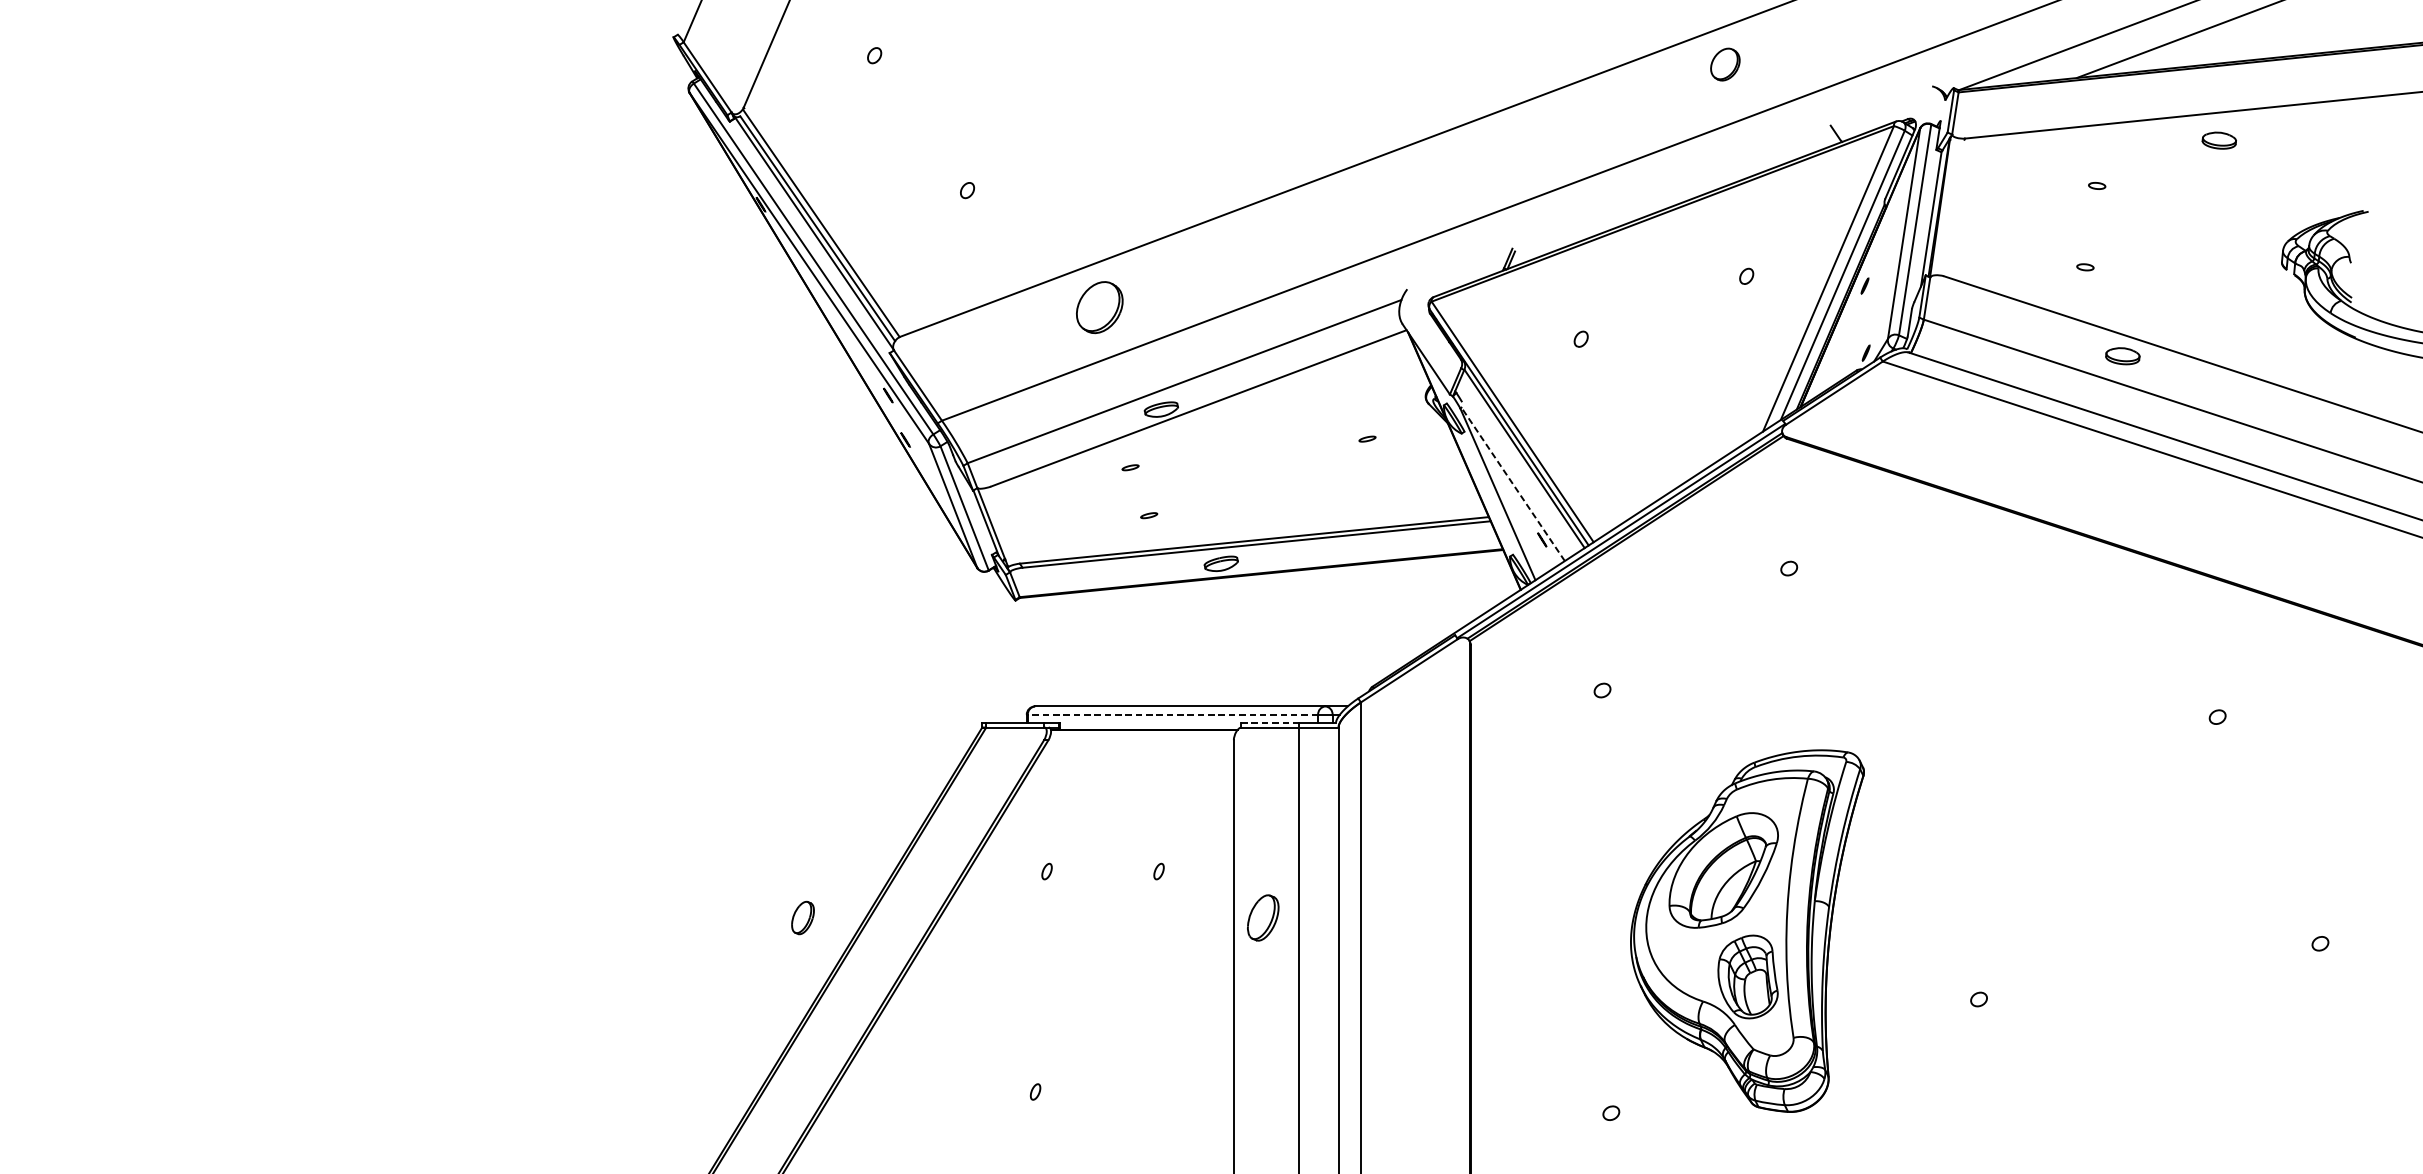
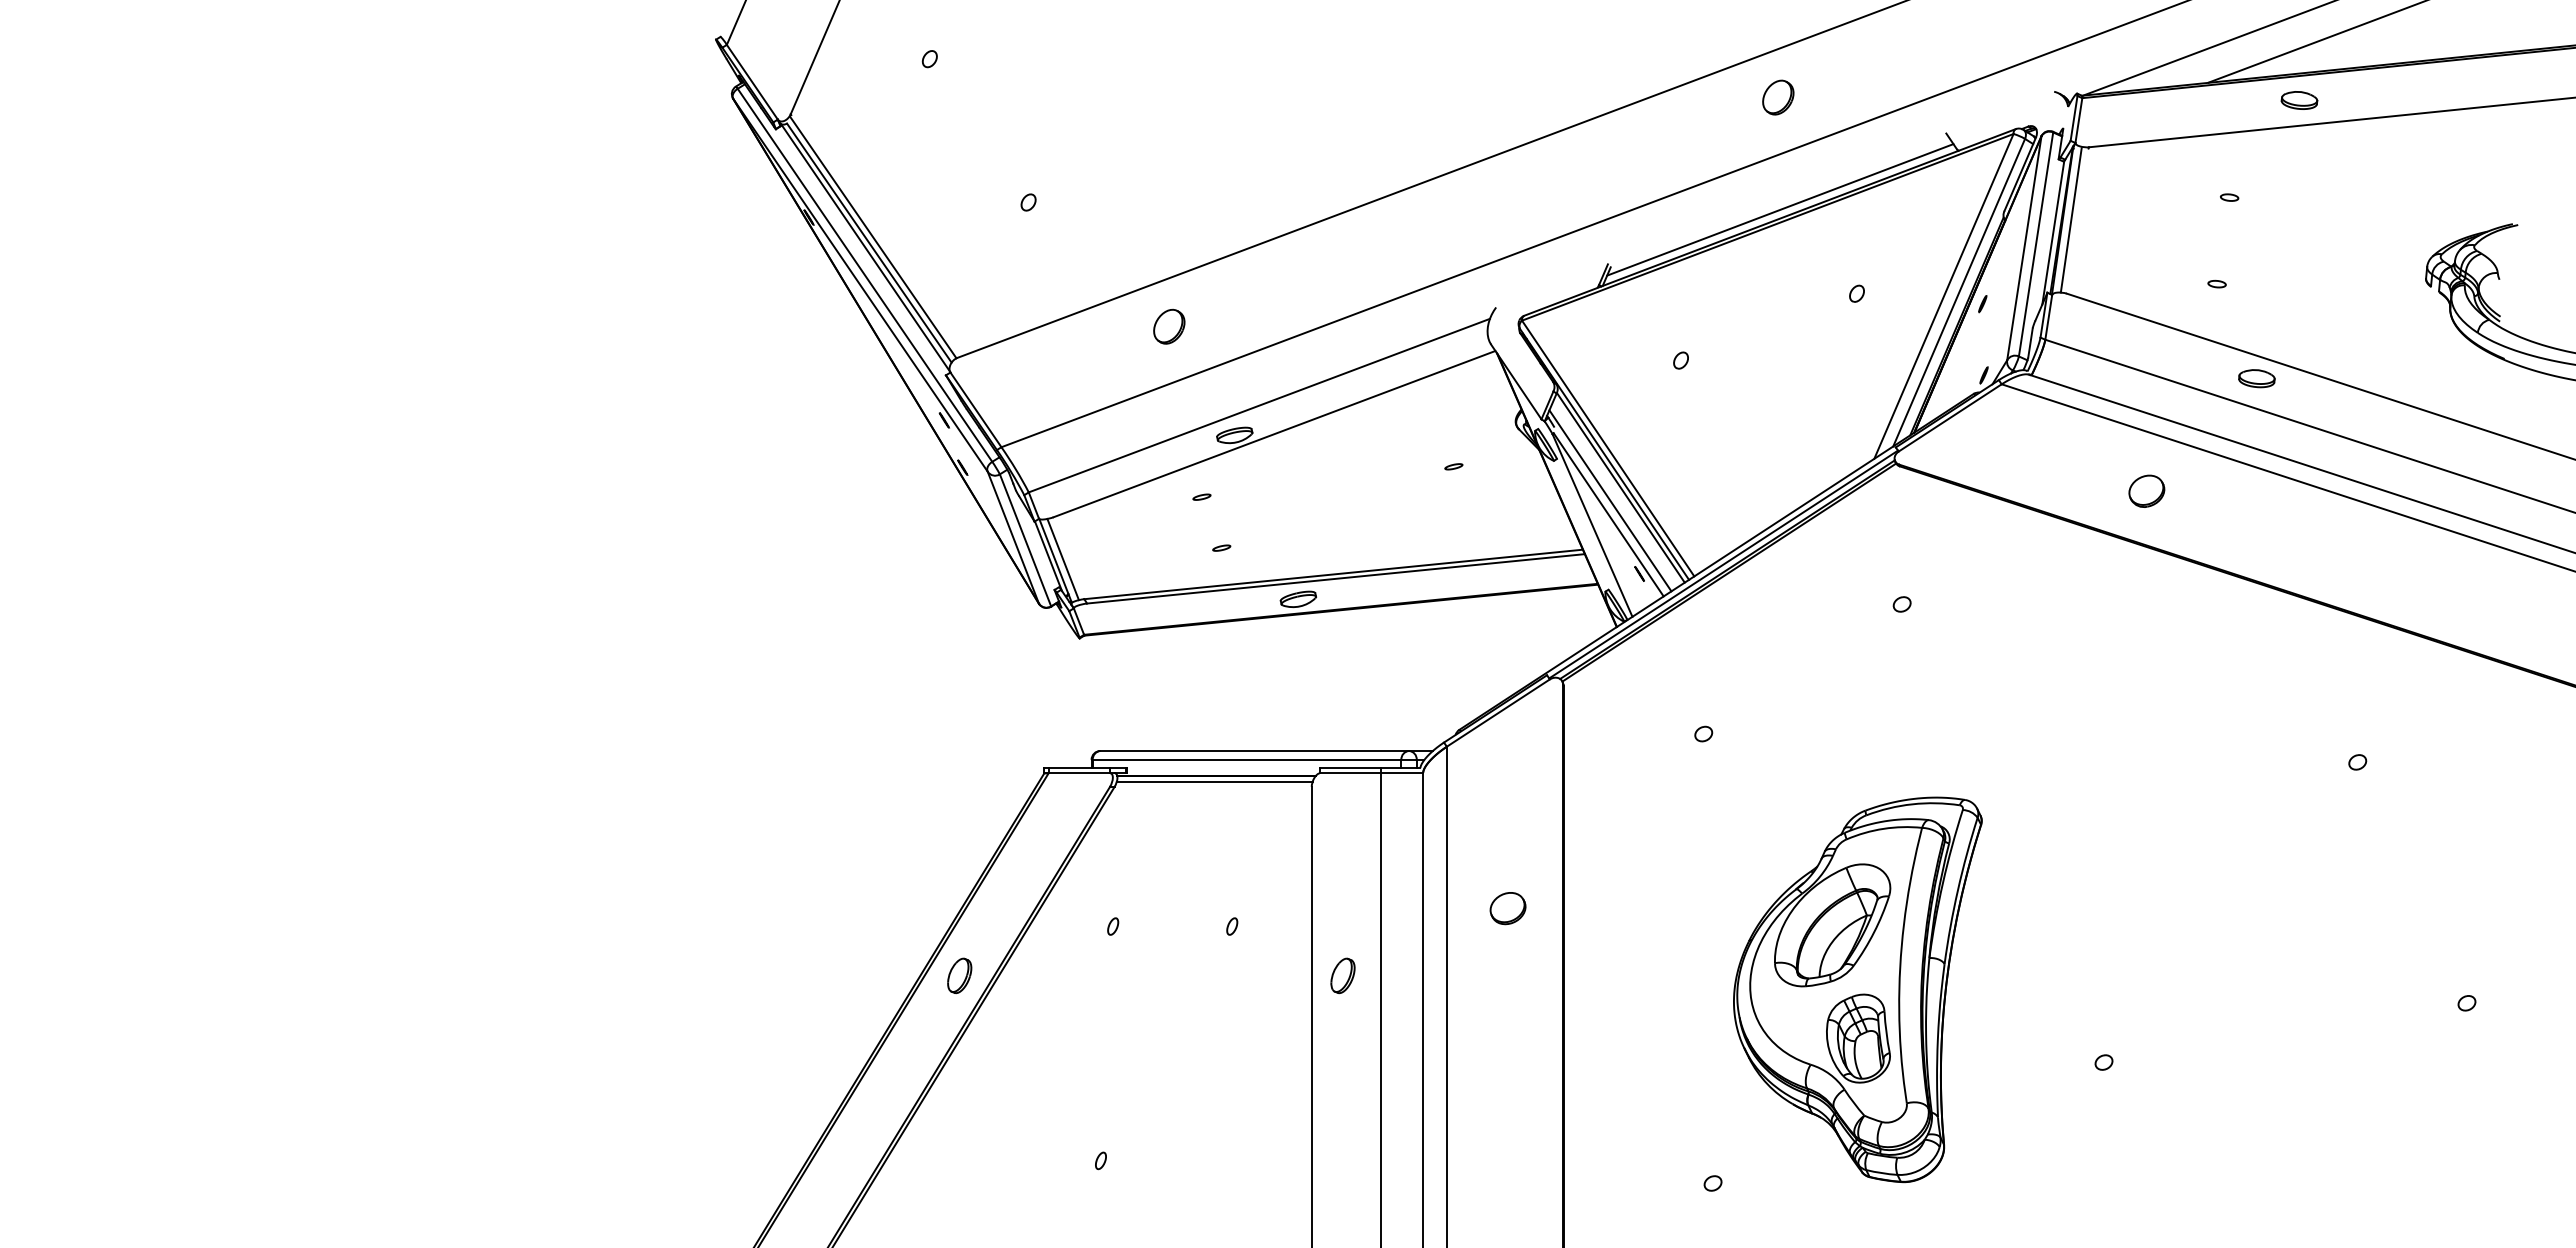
part: (1725, 64) -> (1778, 97), moved
part: (2219, 140) -> (2299, 100), moved
line: (1674, 197) -> (1780, 209), added
line: (1947, 207) -> (2070, 220), added
part: (1100, 307) -> (1169, 326), size x0.62
part: (2019, 461) -> (2146, 490), added
line: (1514, 470) -> (1610, 500), added
line: (1512, 484) -> (1608, 514), dashed -> solid
line: (999, 526) -> (1062, 559), added
line: (1172, 714) -> (1246, 759), dashed -> solid
line: (1270, 722) -> (1350, 768), dashed -> solid
line: (1142, 735) -> (1214, 781), added
part: (1417, 854) -> (1507, 908), added
part: (802, 917) -> (959, 975), moved
part: (1262, 917) -> (1342, 975), size x0.71

